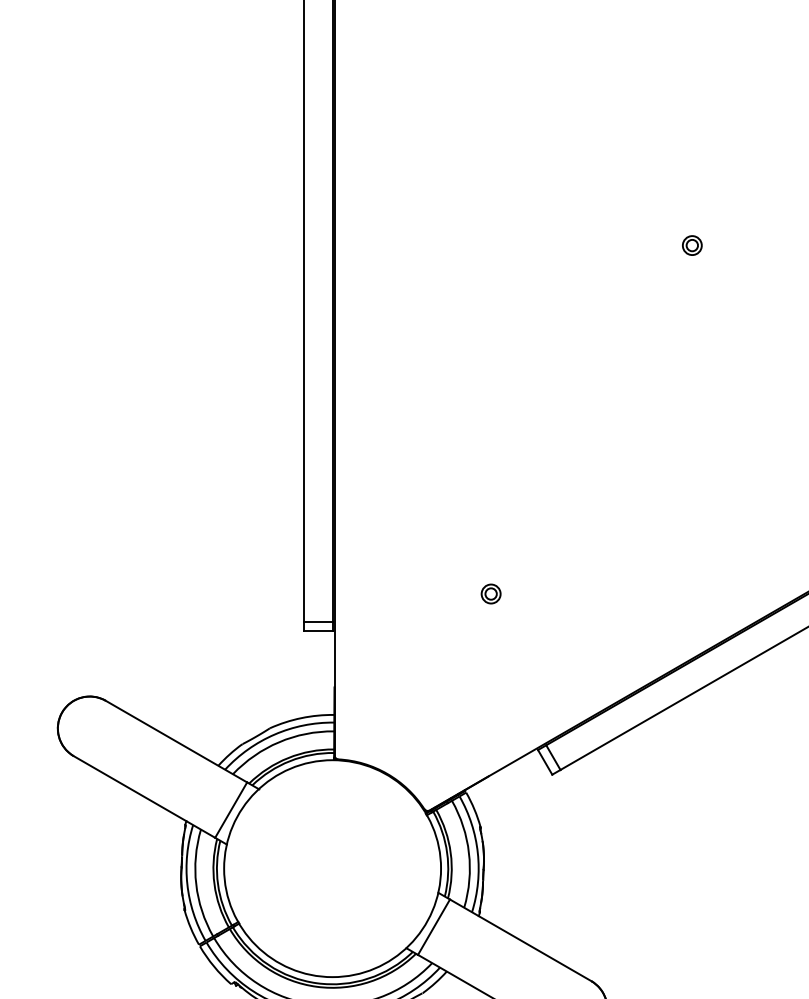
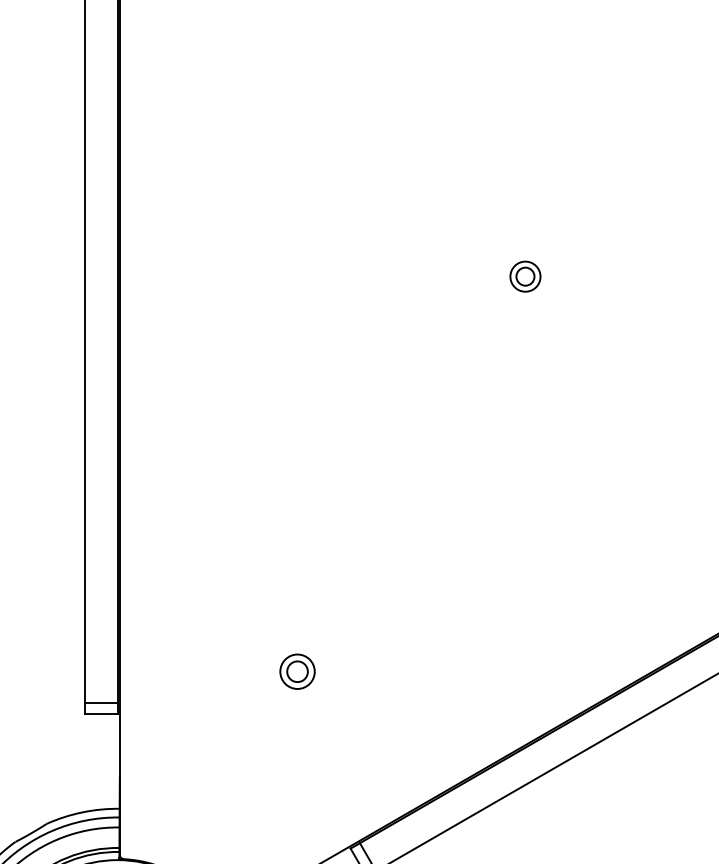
part: (692, 245) -> (525, 276), size x1.4
part: (490, 593) -> (296, 671), size x1.6

